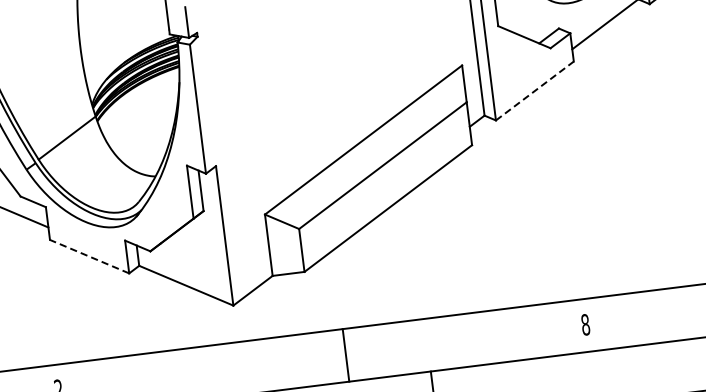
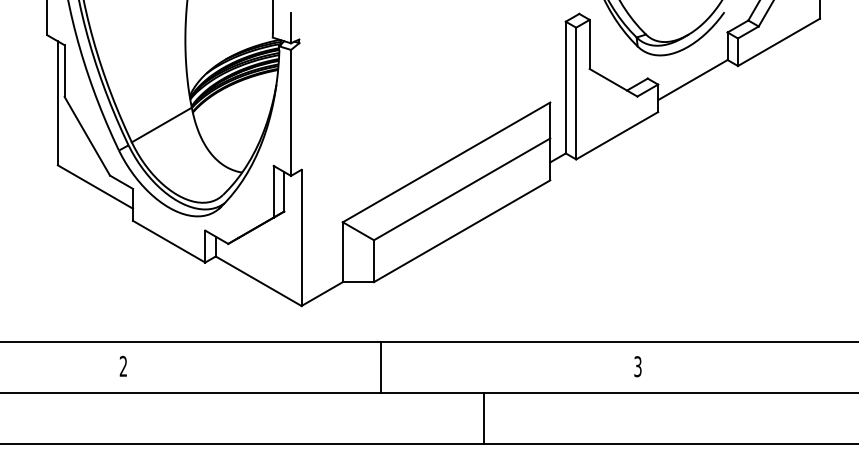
line: (535, 90) -> (617, 135), dashed -> solid
line: (89, 256) -> (169, 241), dashed -> solid
text: (585, 324) -> (637, 366), 8 -> 3
line: (345, 355) -> (380, 367), moved

